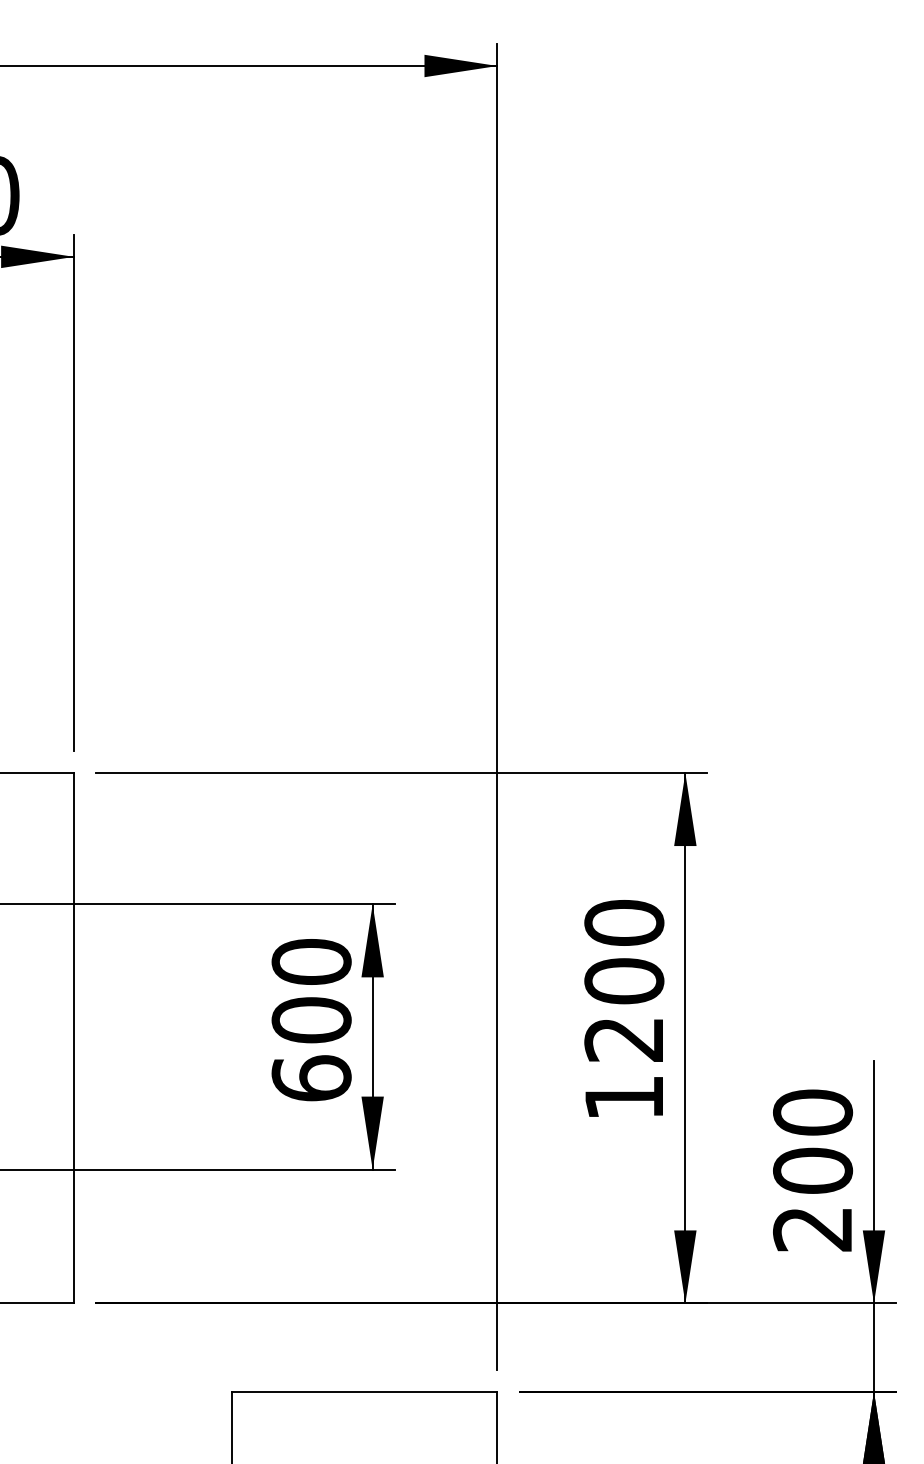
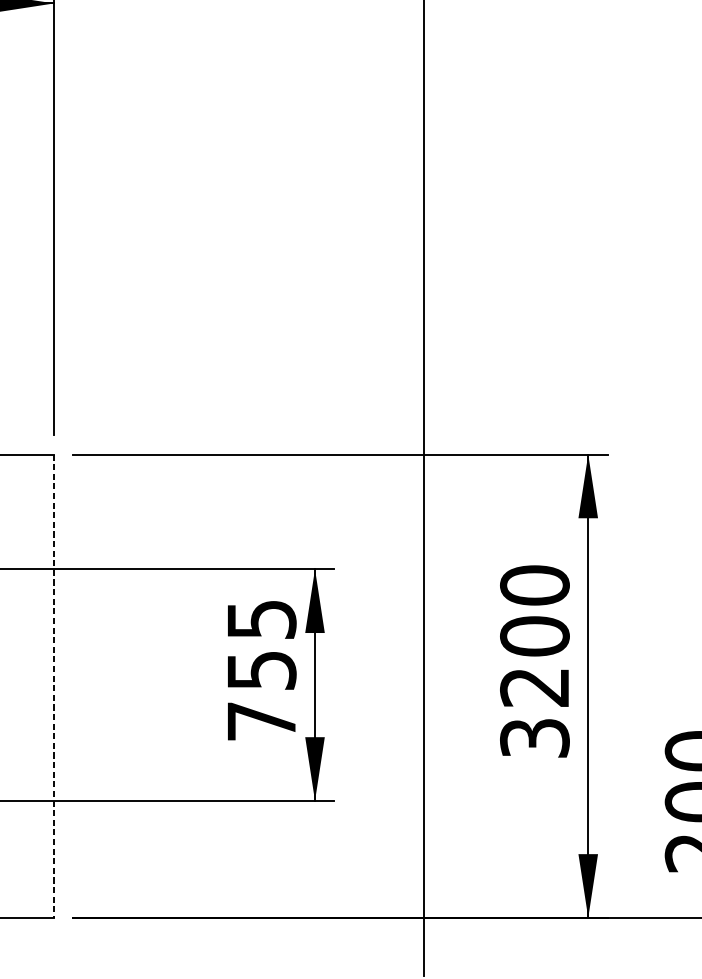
text: (311, 1020) -> (261, 670), 600 -> 755
line: (74, 1038) -> (54, 686), solid -> dashed
text: (624, 1097) -> (535, 737), 1200 -> 3200

